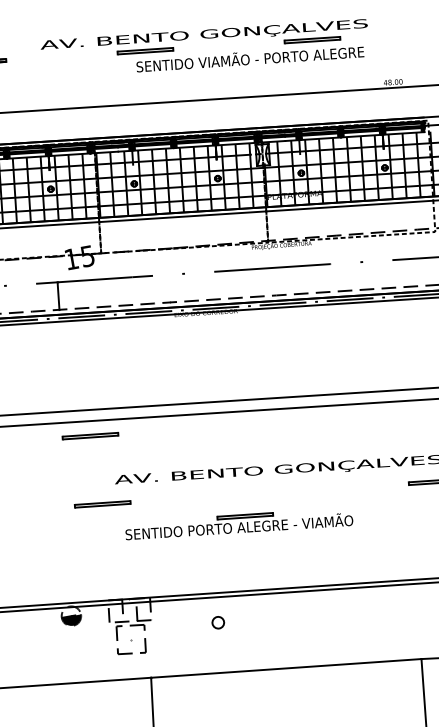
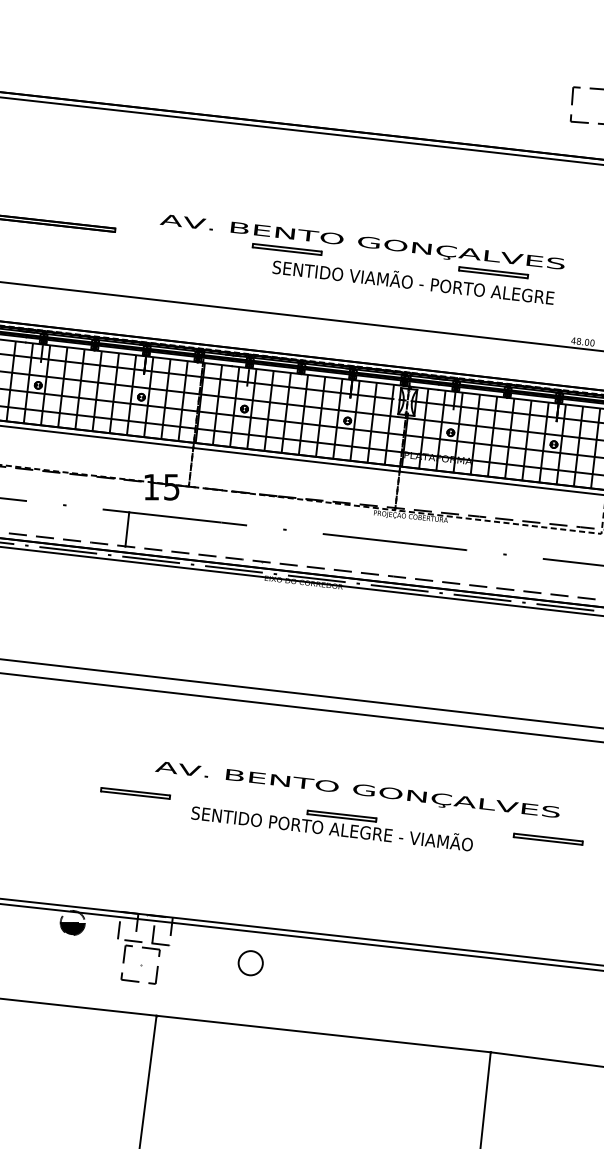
part: (90, 436) -> (135, 707), removed
part: (238, 527) -> (331, 828), moved
circle: (218, 622) -> (250, 963), size x1.67

